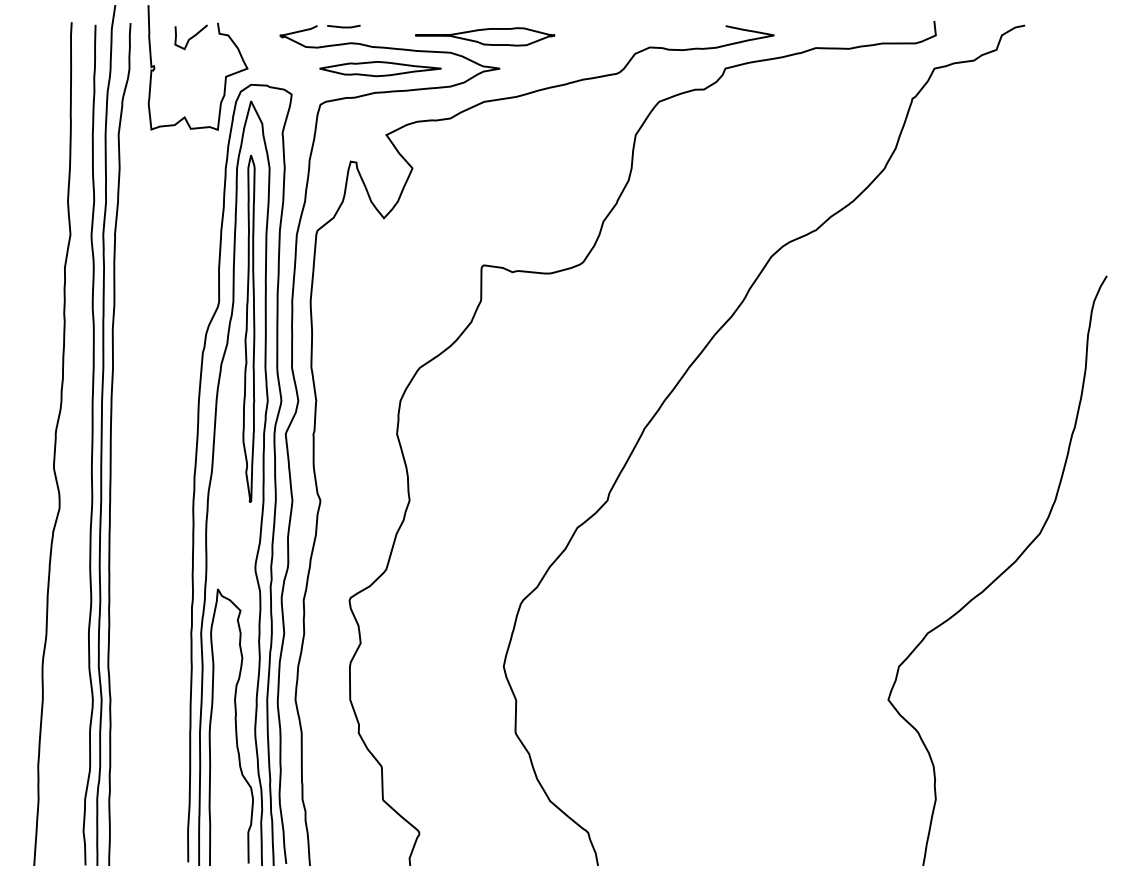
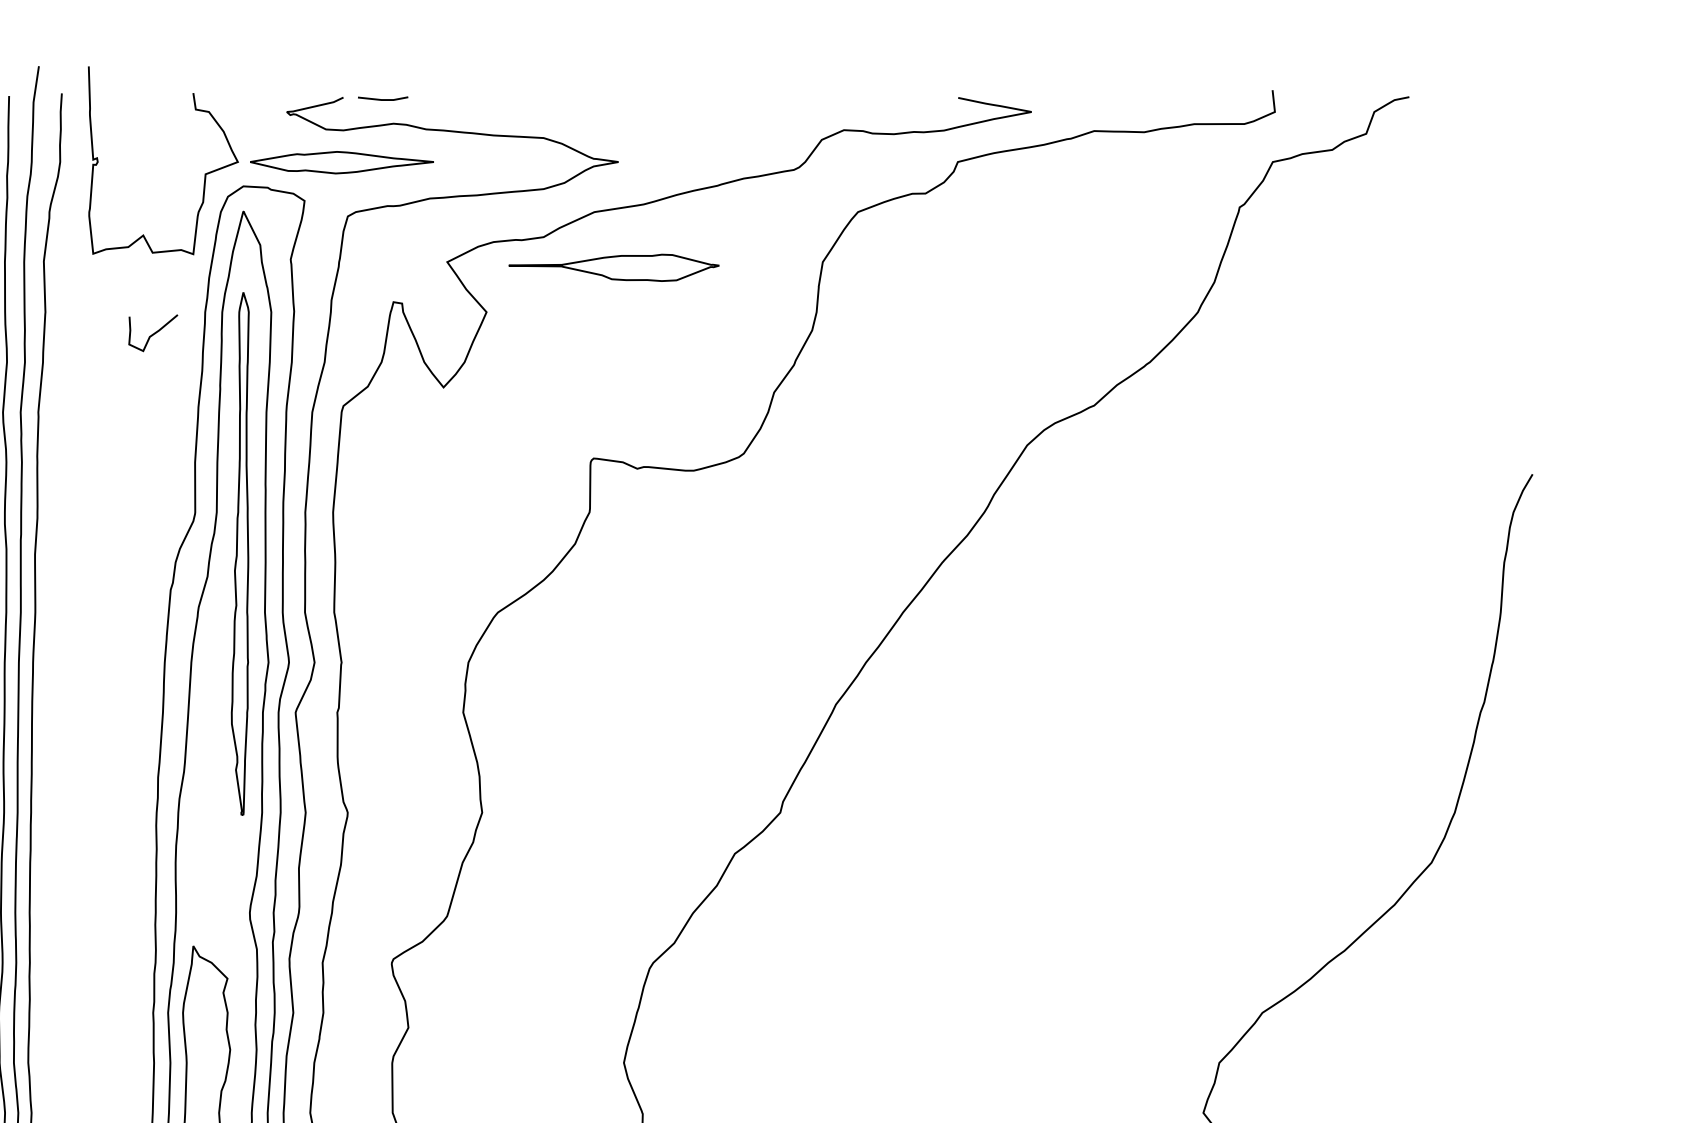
part: (485, 36) -> (614, 267), moved
curve: (190, 37) -> (152, 333), moved
part: (380, 69) -> (341, 163), moved

